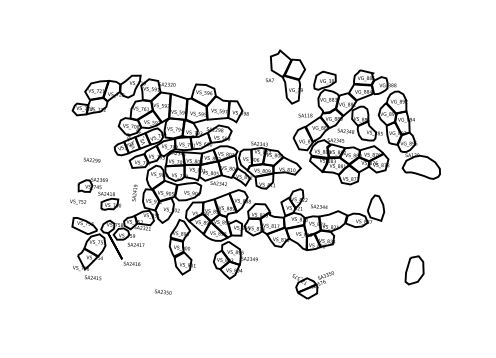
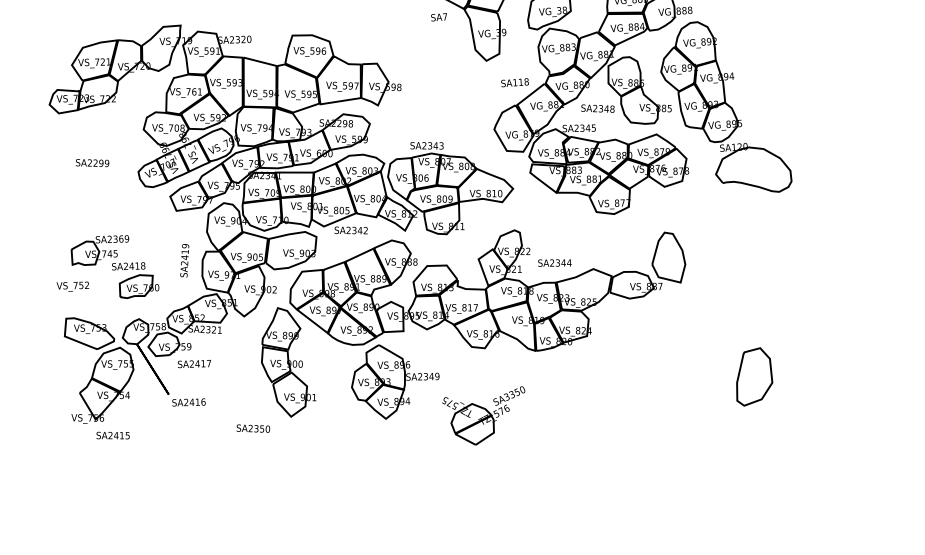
text: (92, 159) -> (93, 161), moved
part: (312, 285) -> (483, 417), moved
text: (163, 291) -> (253, 427), moved

